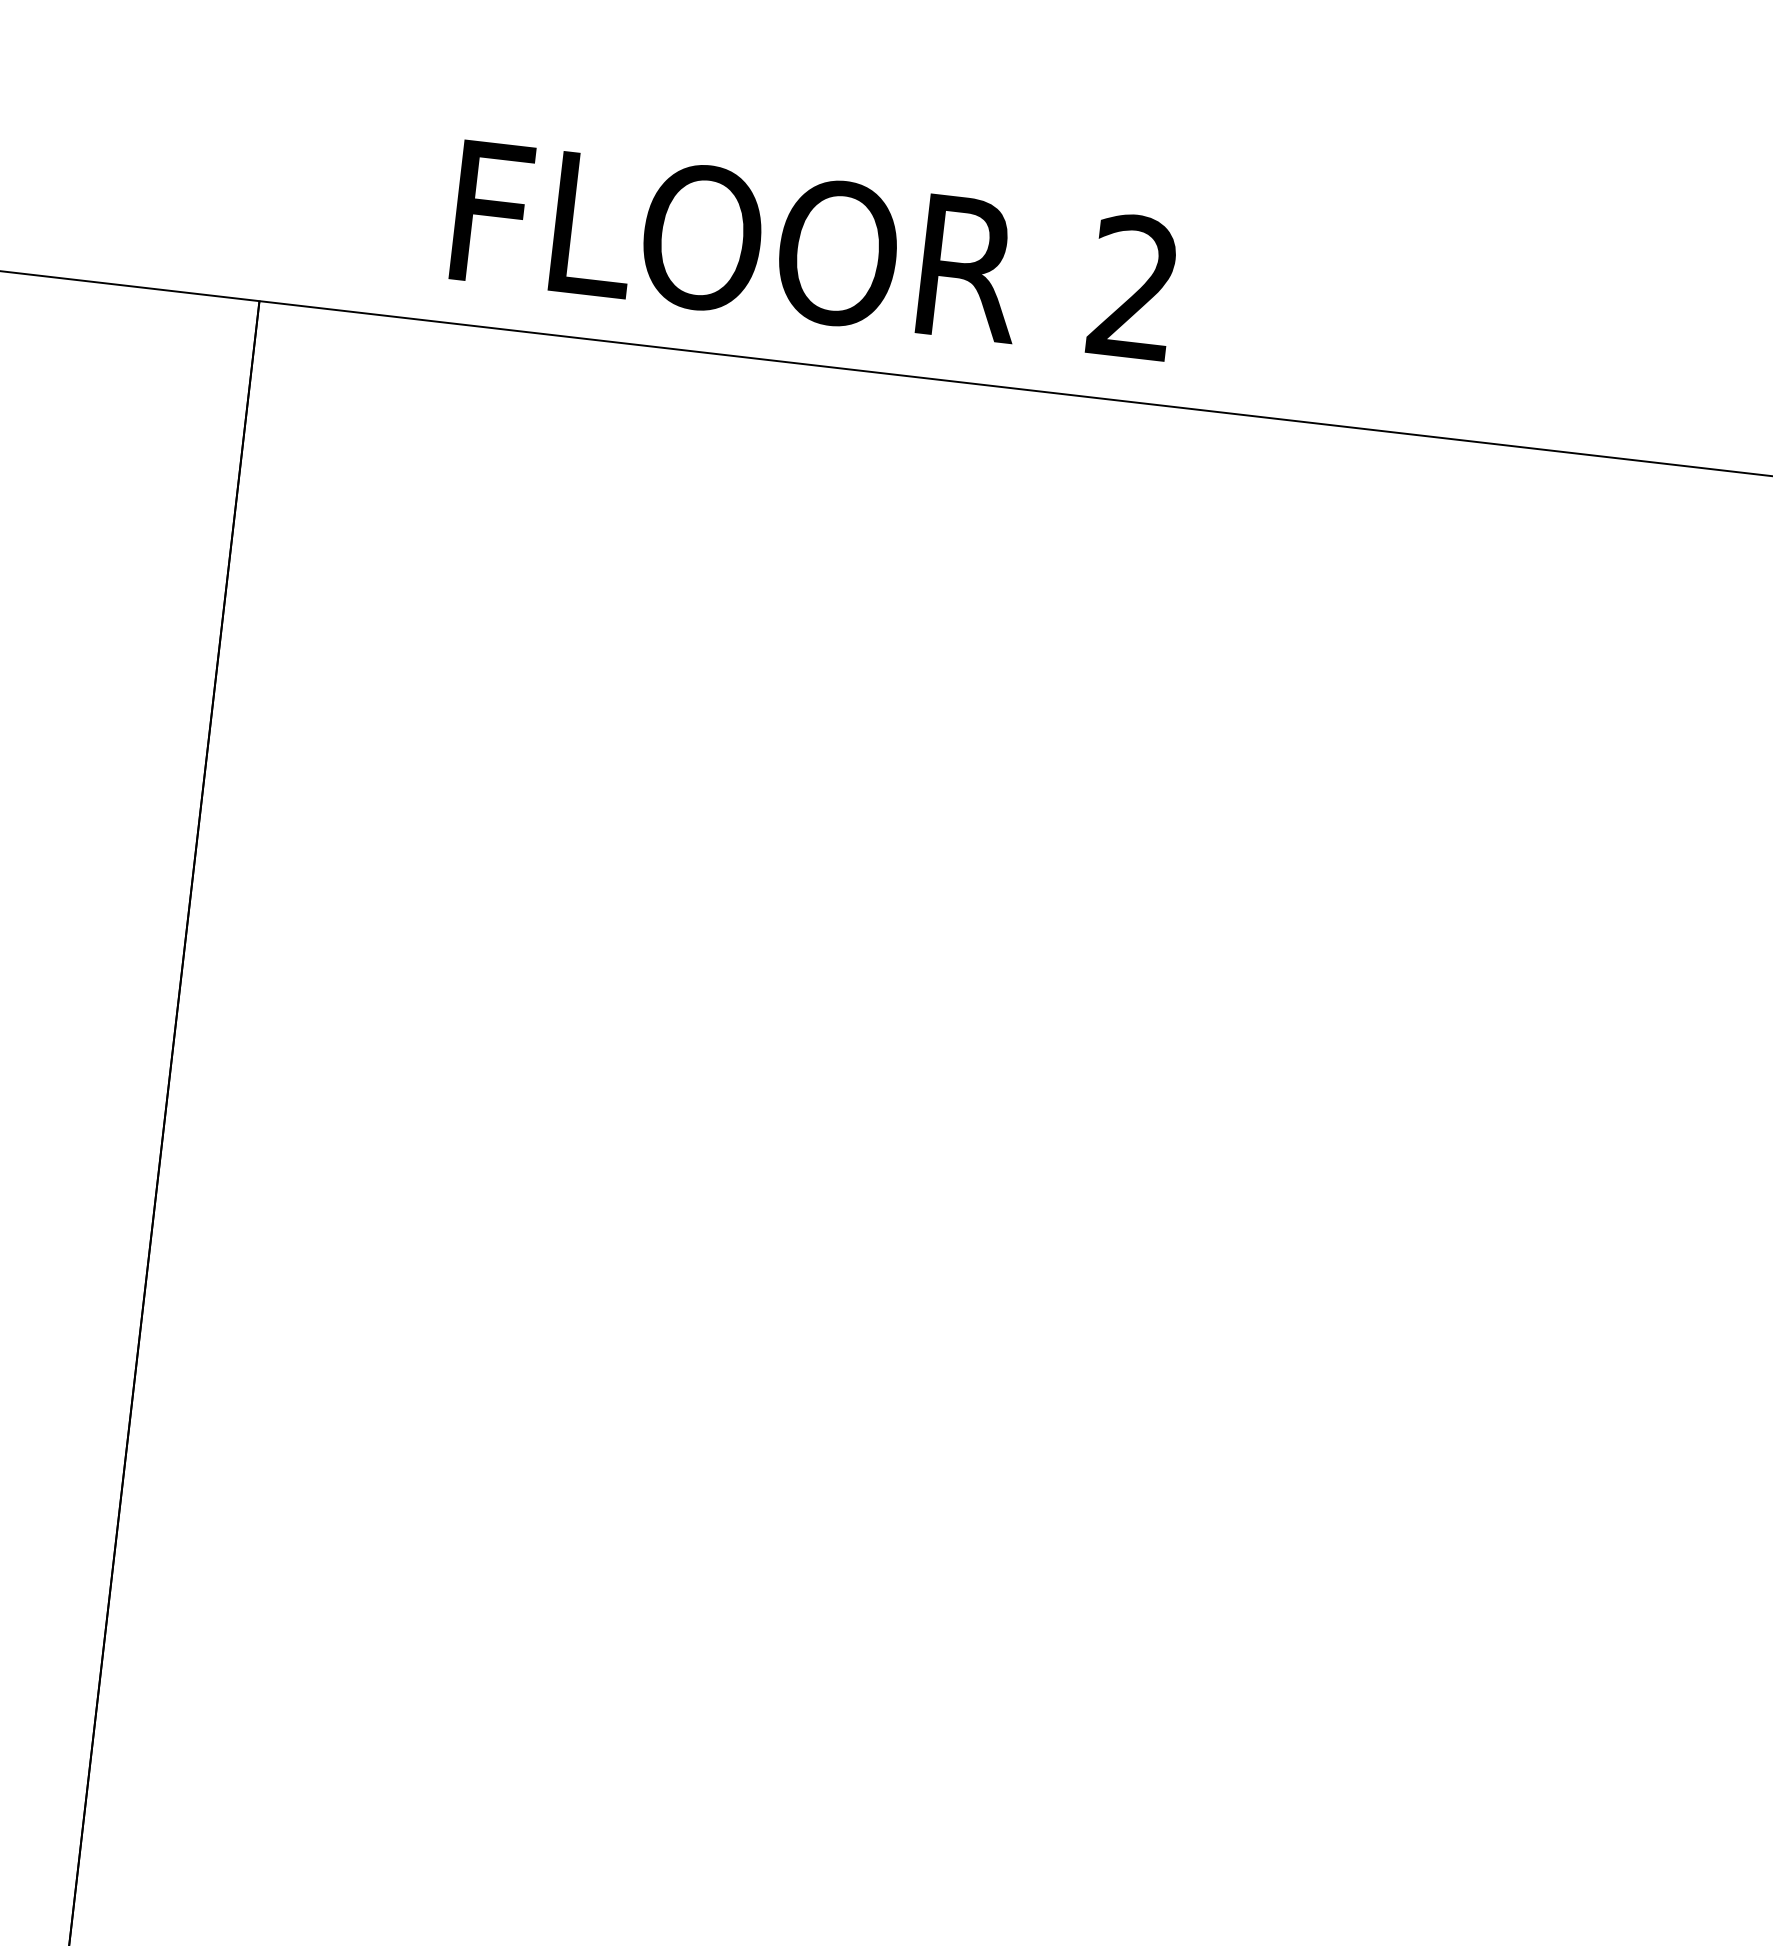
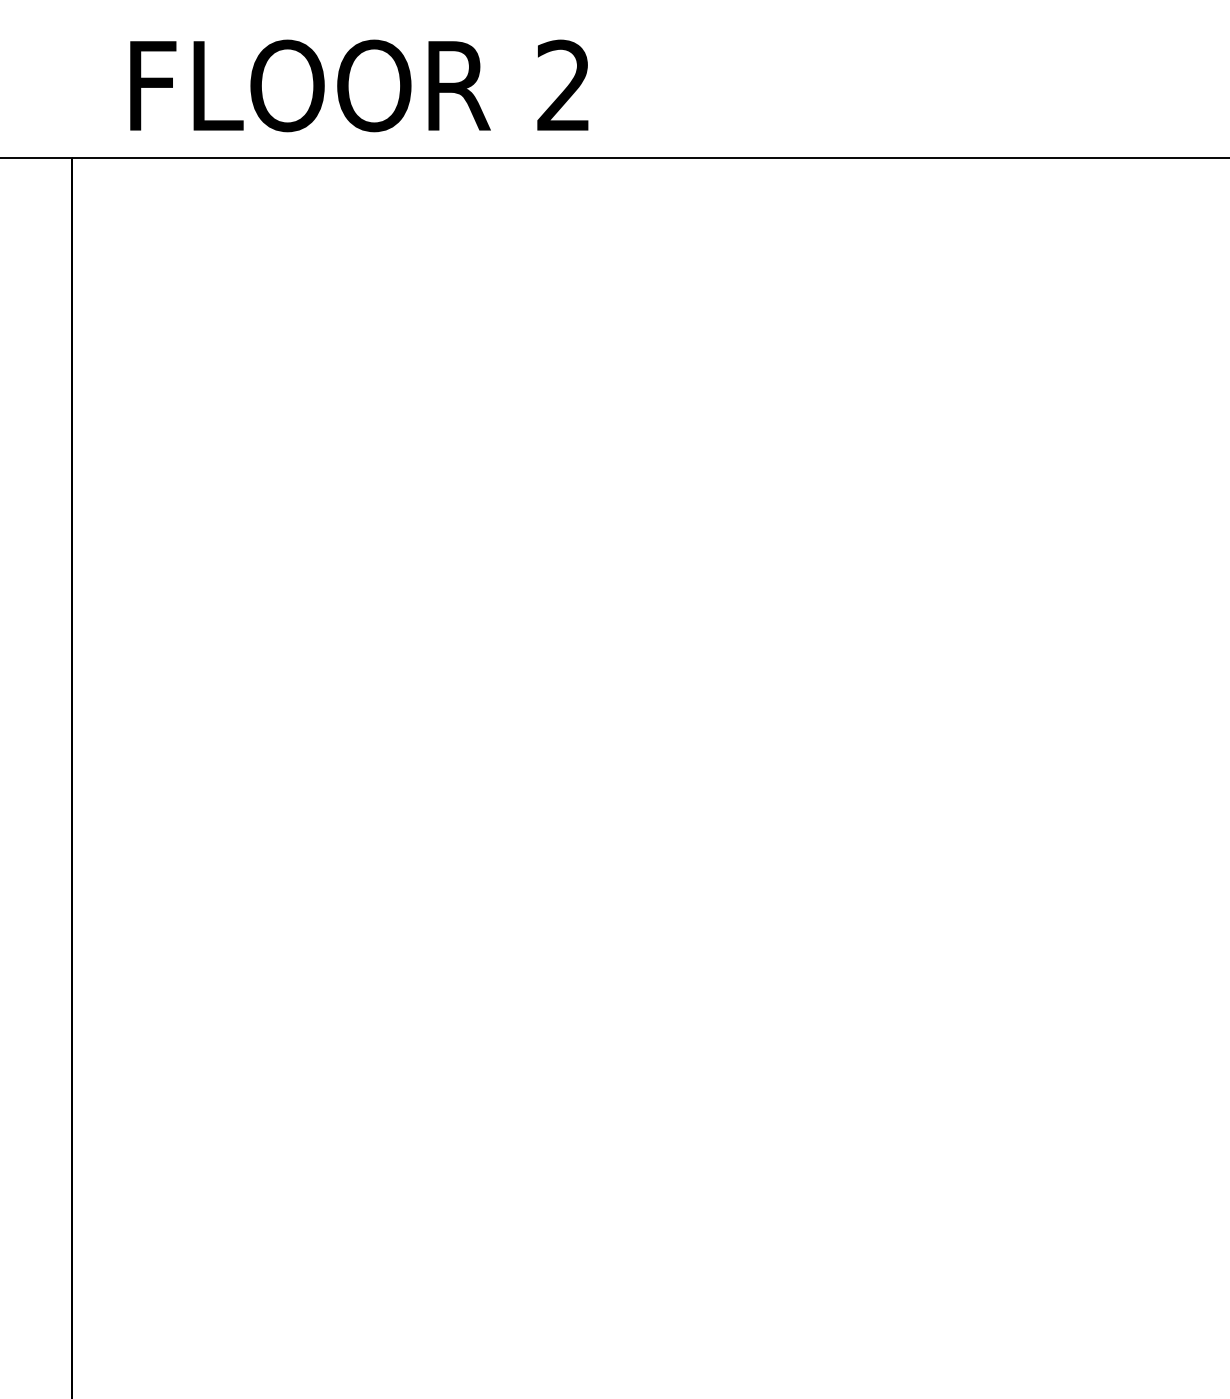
text: (814, 250) -> (359, 85), moved

